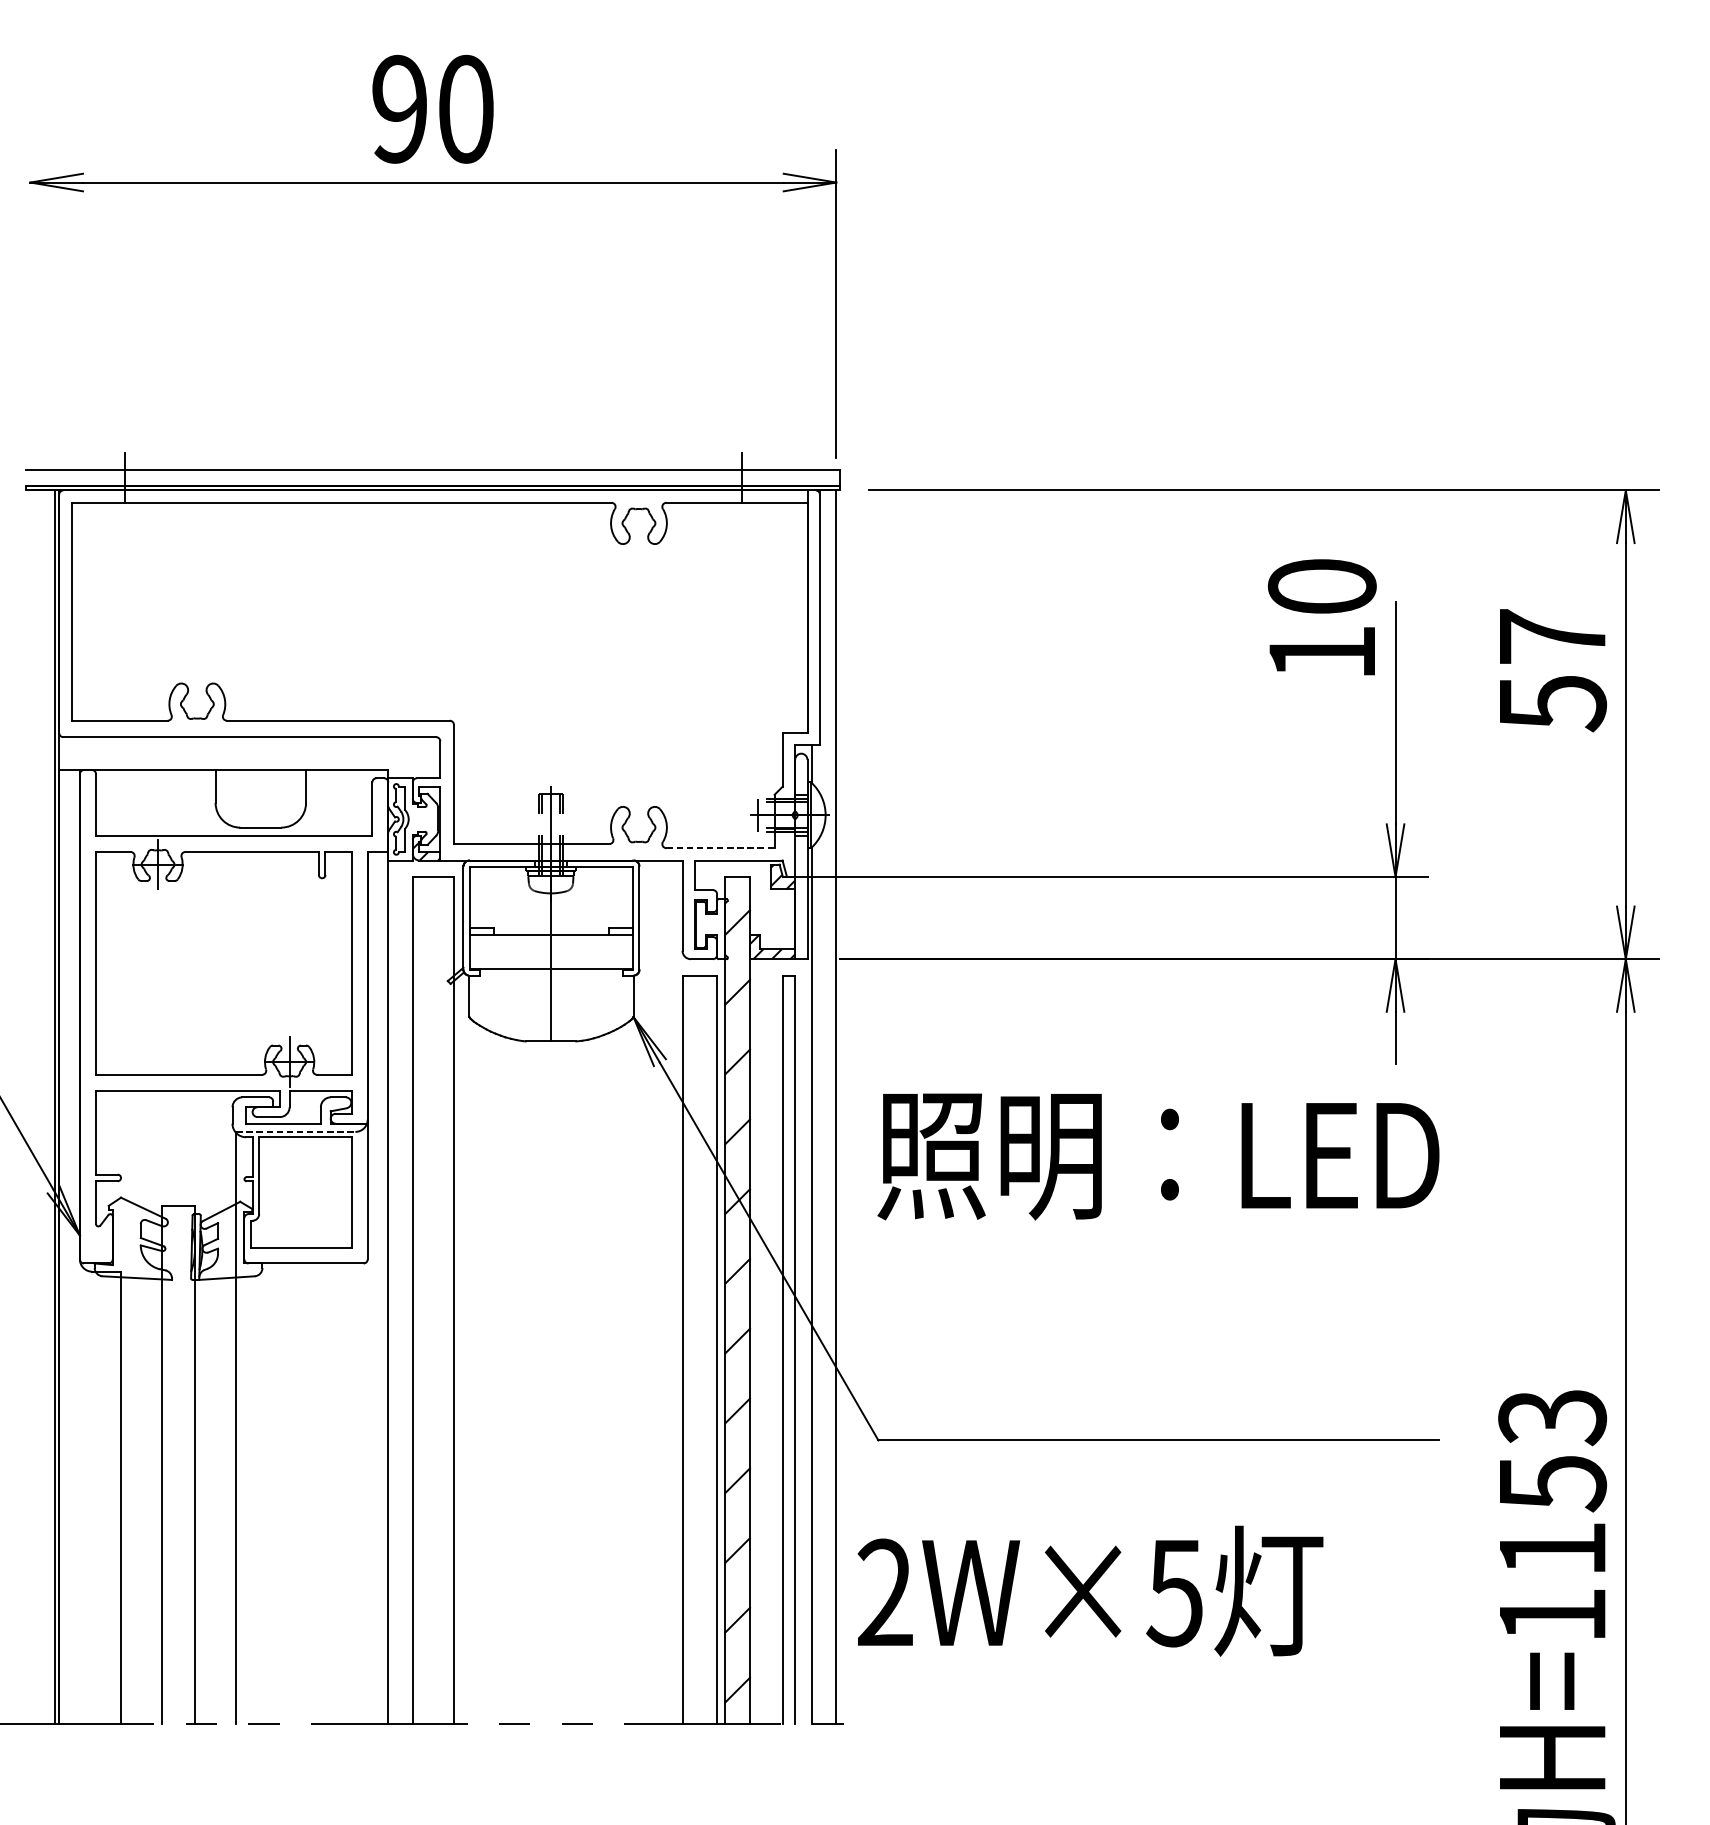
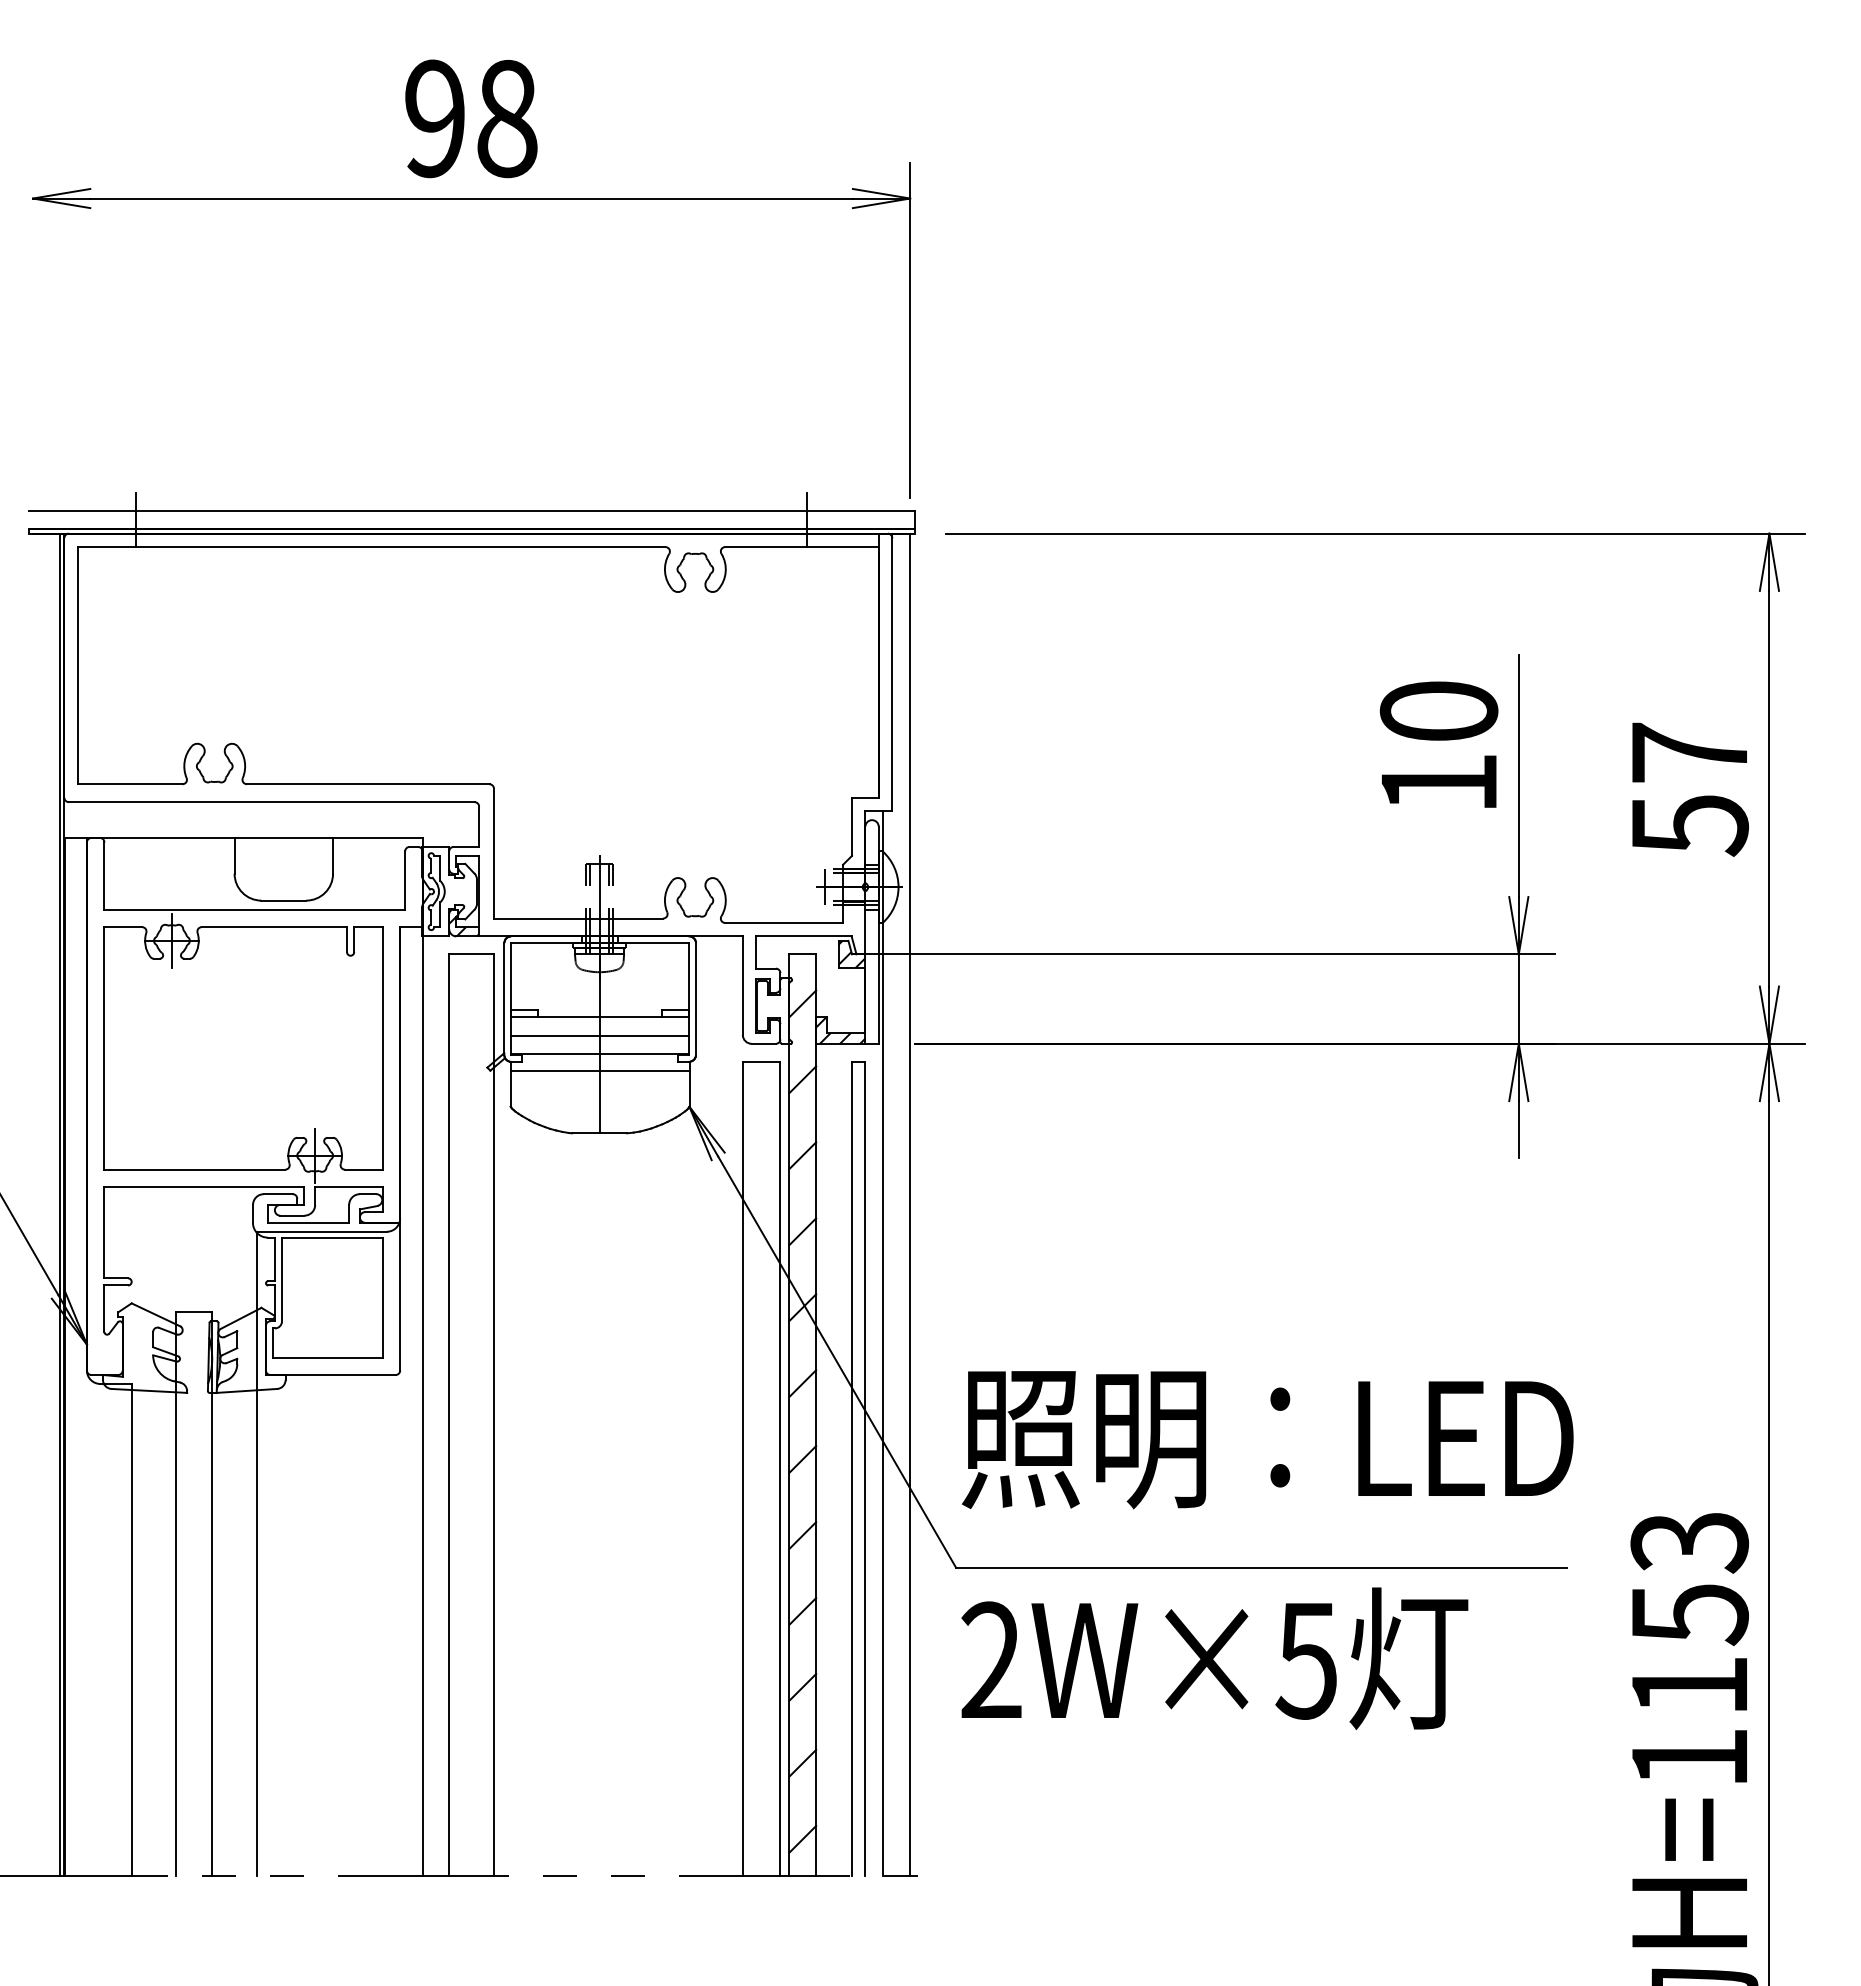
text: (466, 109) -> (507, 118), 90 -> 98
text: (1321, 617) -> (1438, 744), moved
text: (1553, 670) -> (1690, 789), moved
line: (720, 848) -> (784, 923), dashed -> solid
line: (551, 951) -> (600, 1035), added
line: (550, 983) -> (599, 1070), added
line: (295, 1131) -> (321, 1231), dashed -> solid
text: (1158, 1157) -> (1267, 1440), moved
text: (1090, 1591) -> (1214, 1658), moved

